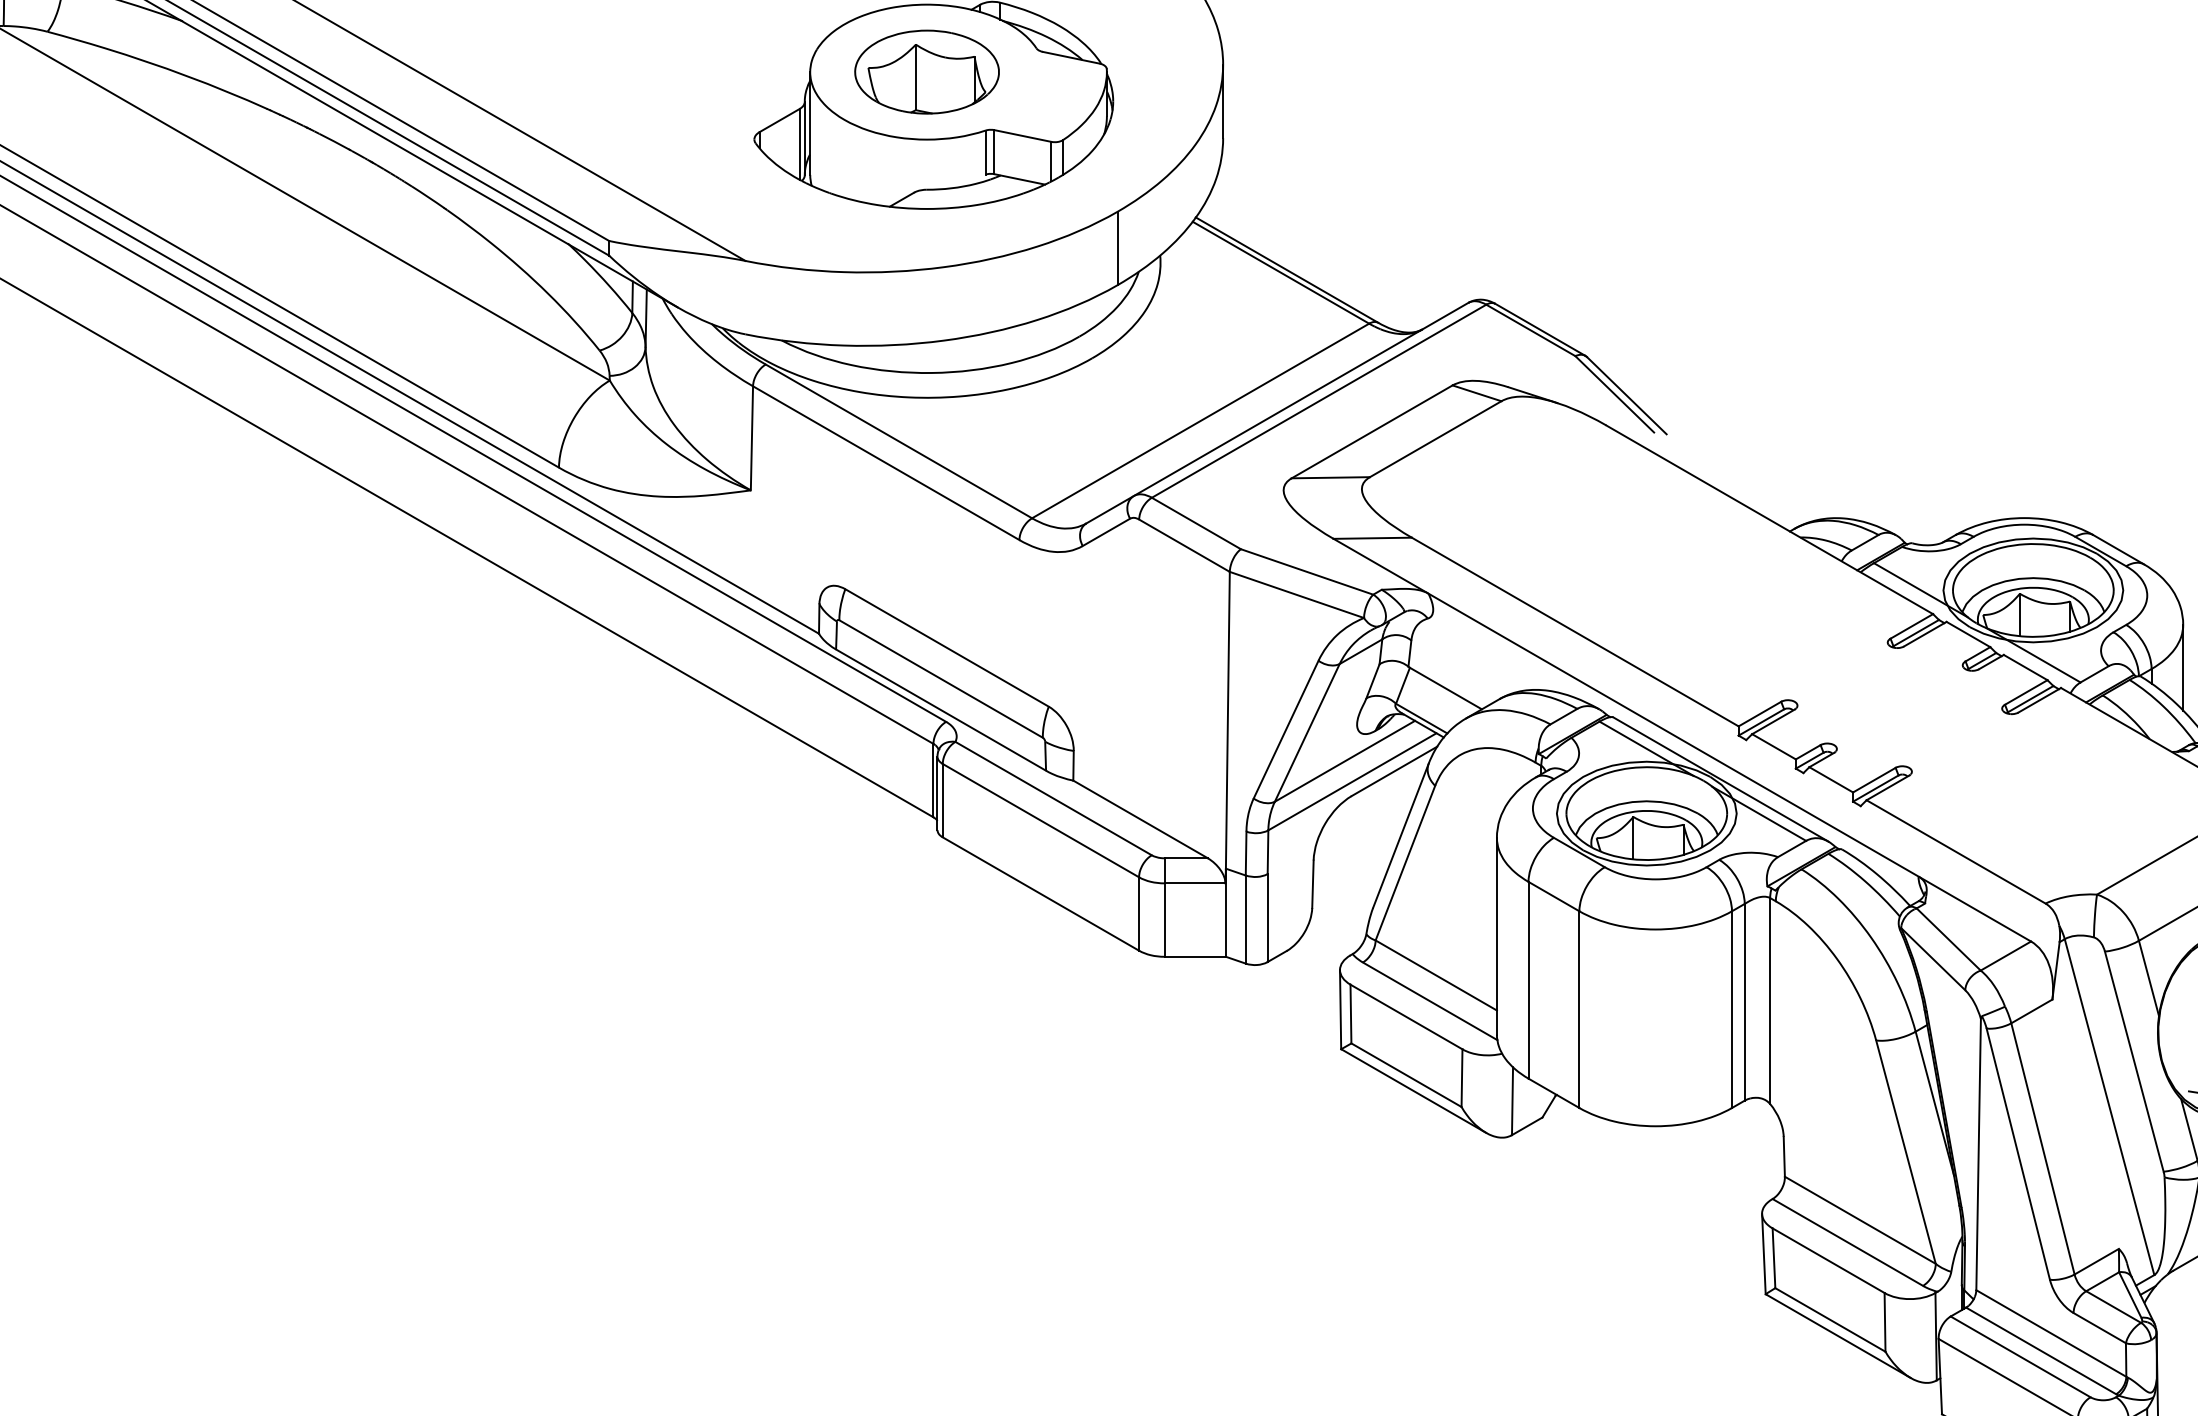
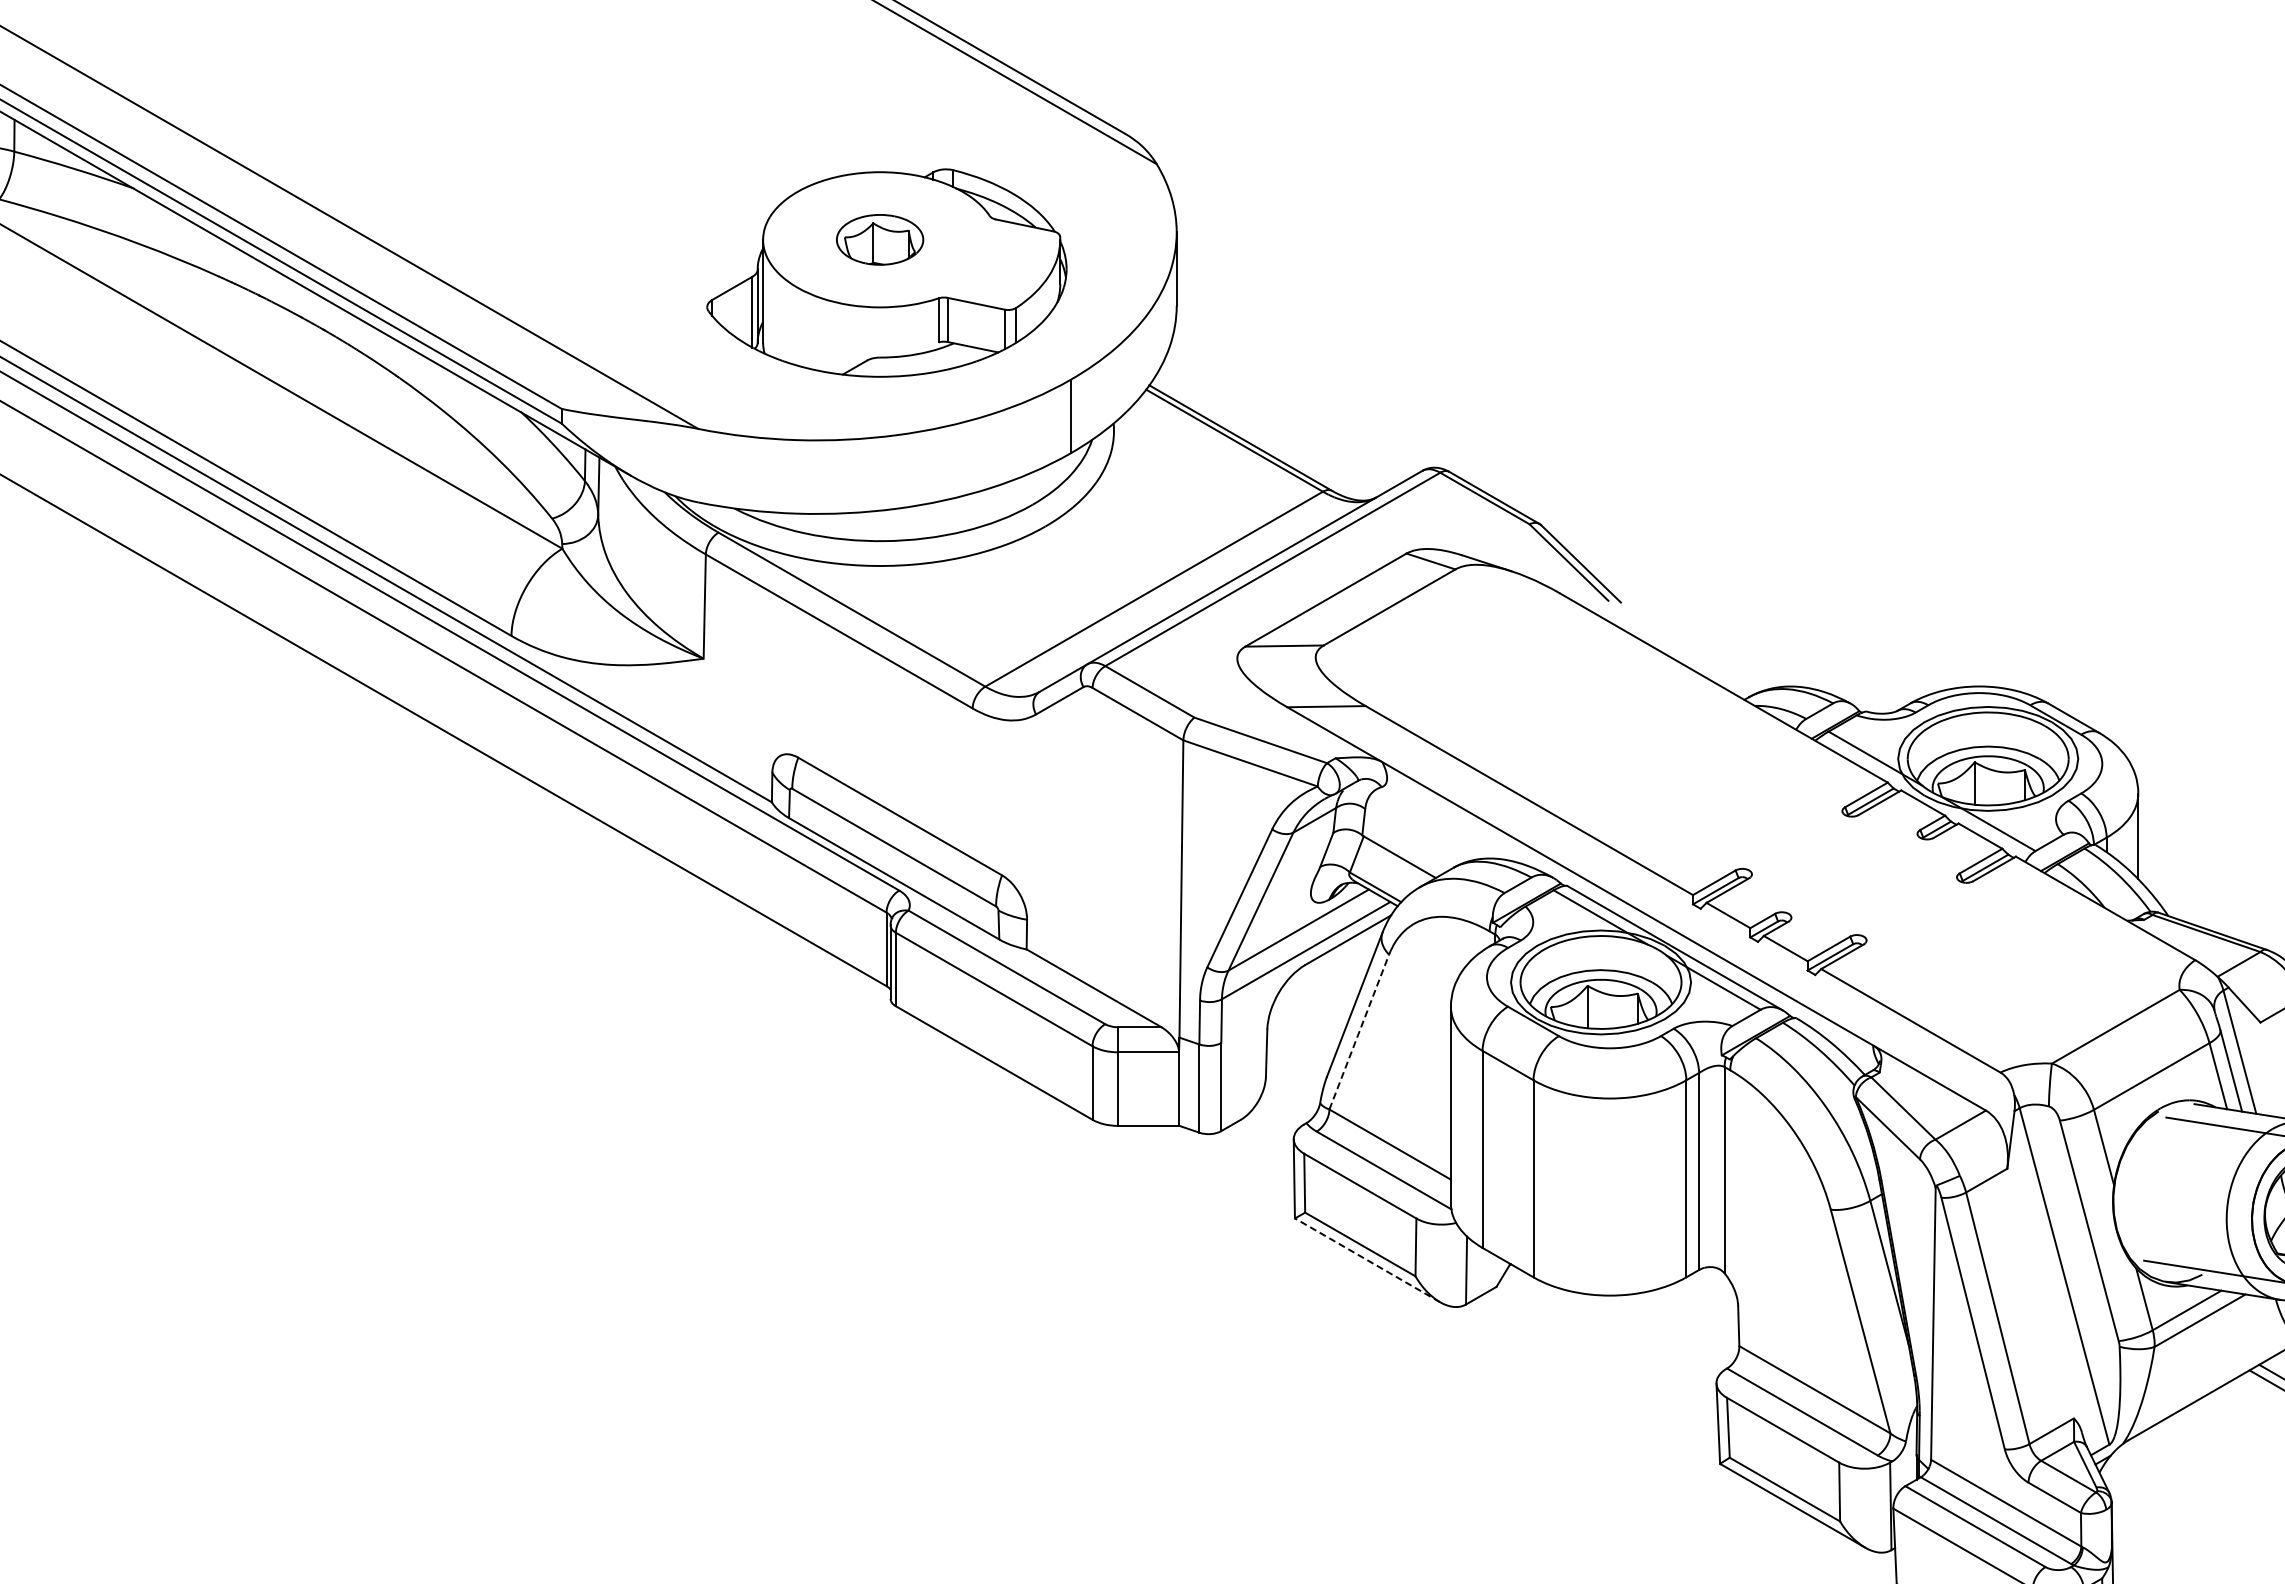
part: (926, 71) -> (879, 239), size x0.6
line: (1405, 863) -> (1359, 1032), solid -> dashed
line: (1413, 1091) -> (1367, 1260), solid -> dashed

